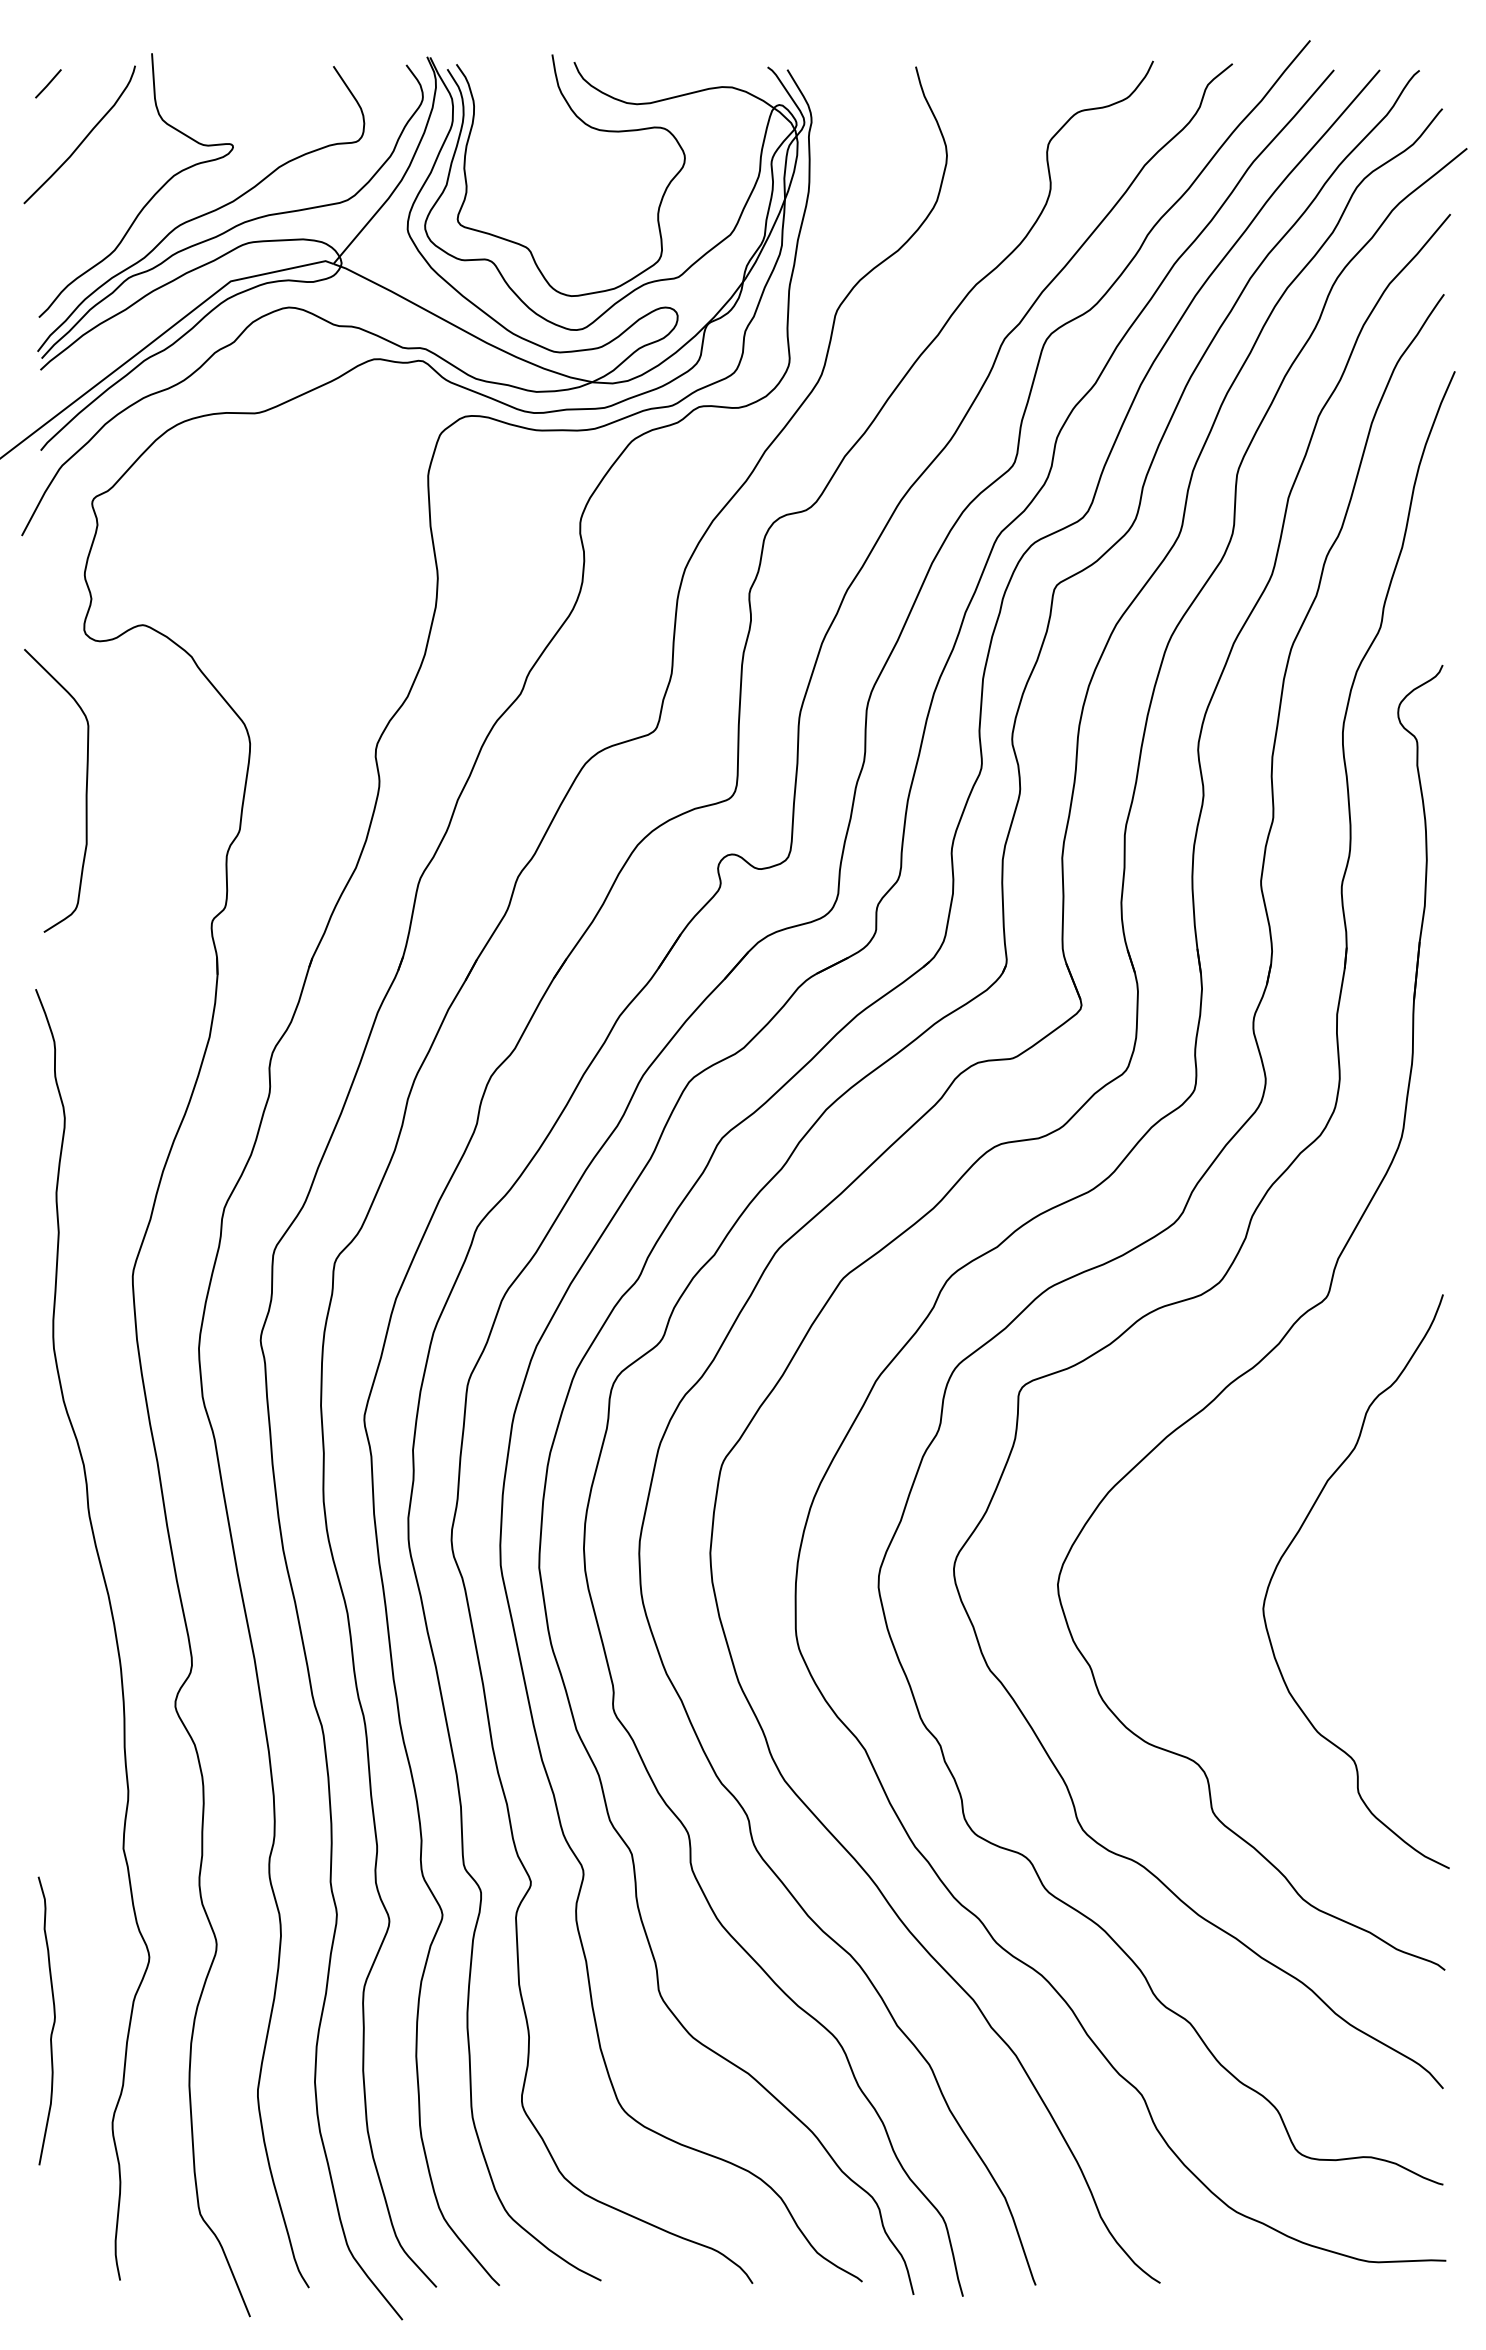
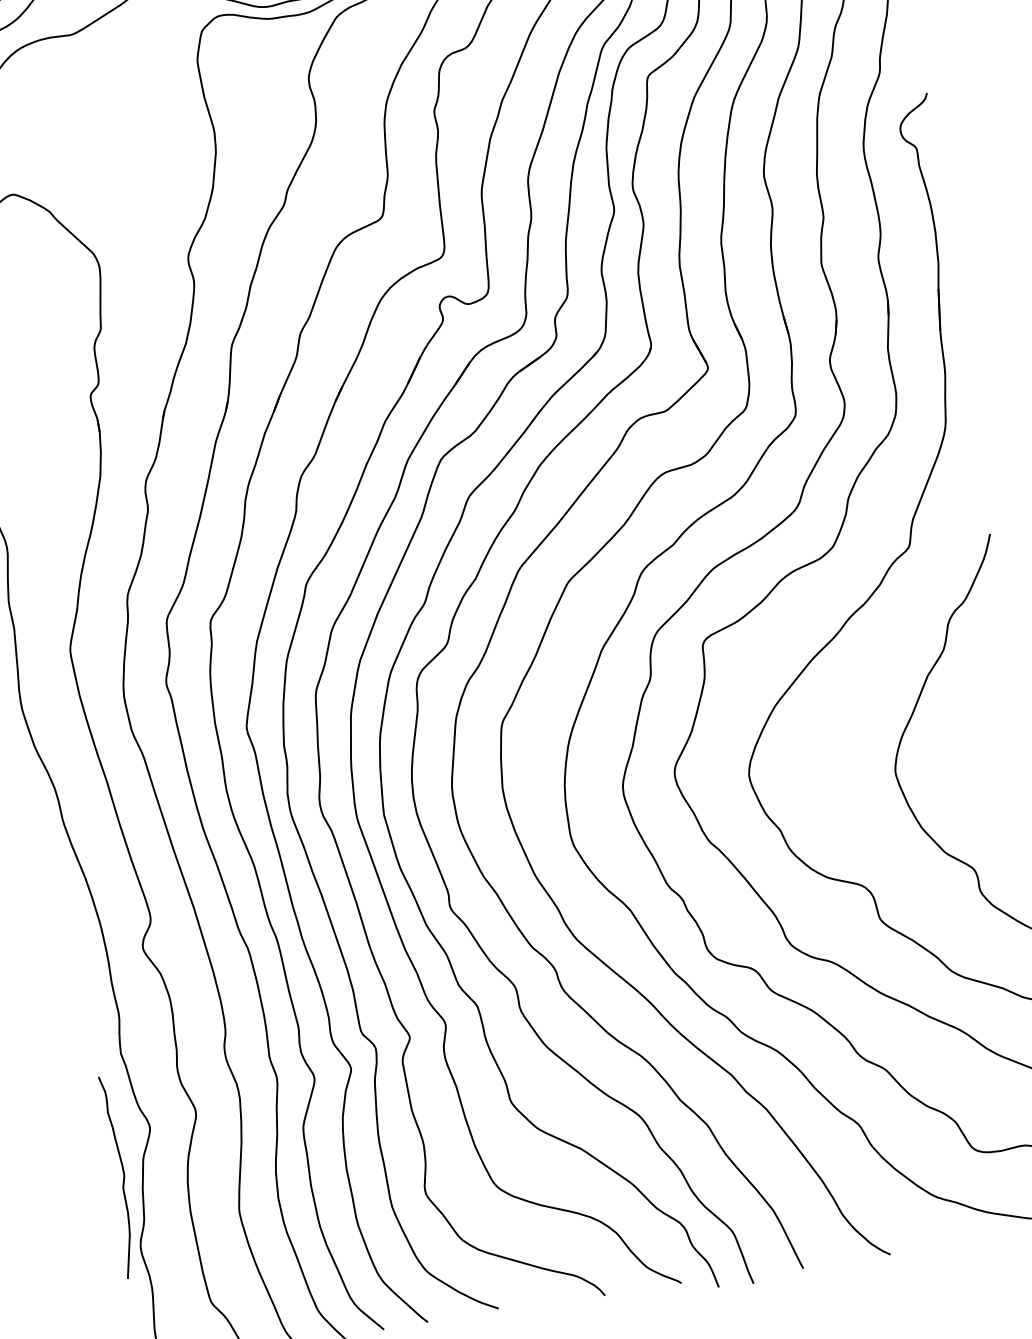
curve: (53, 2020) -> (123, 1176), moved

